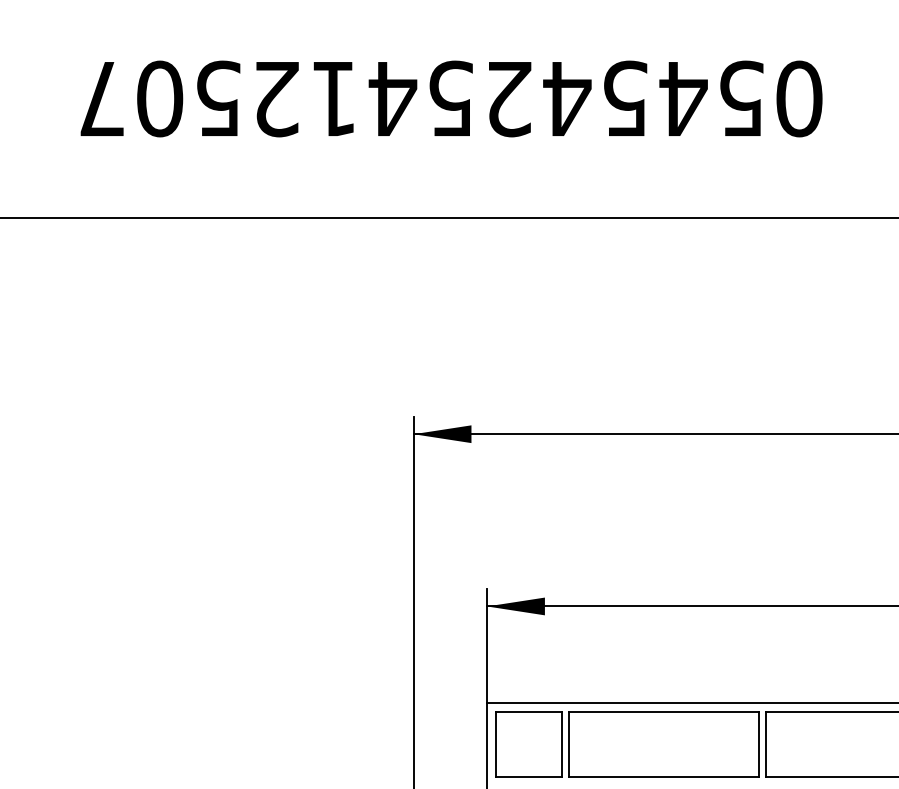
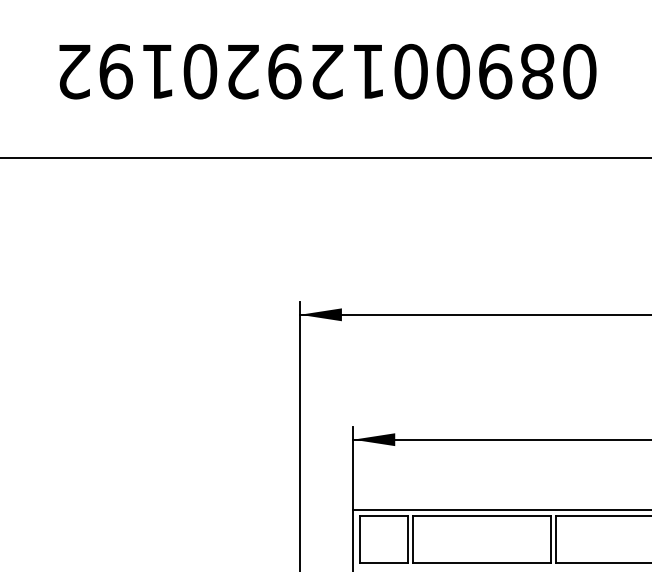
text: (422, 98) -> (306, 71), 0545425412507 -> 0890012920192

